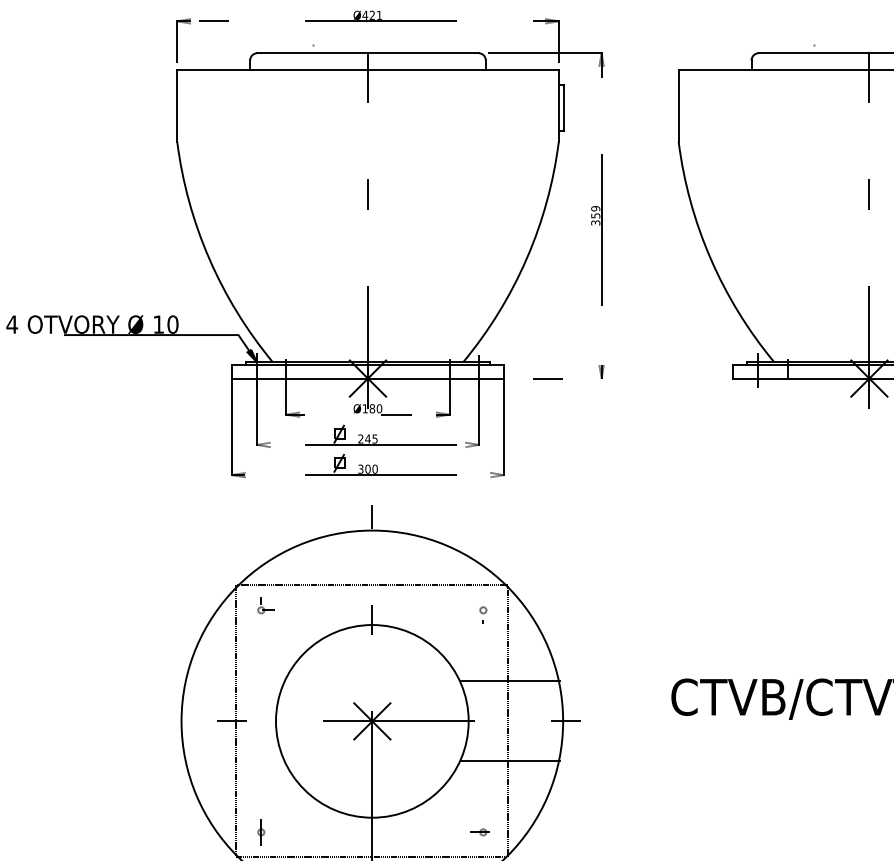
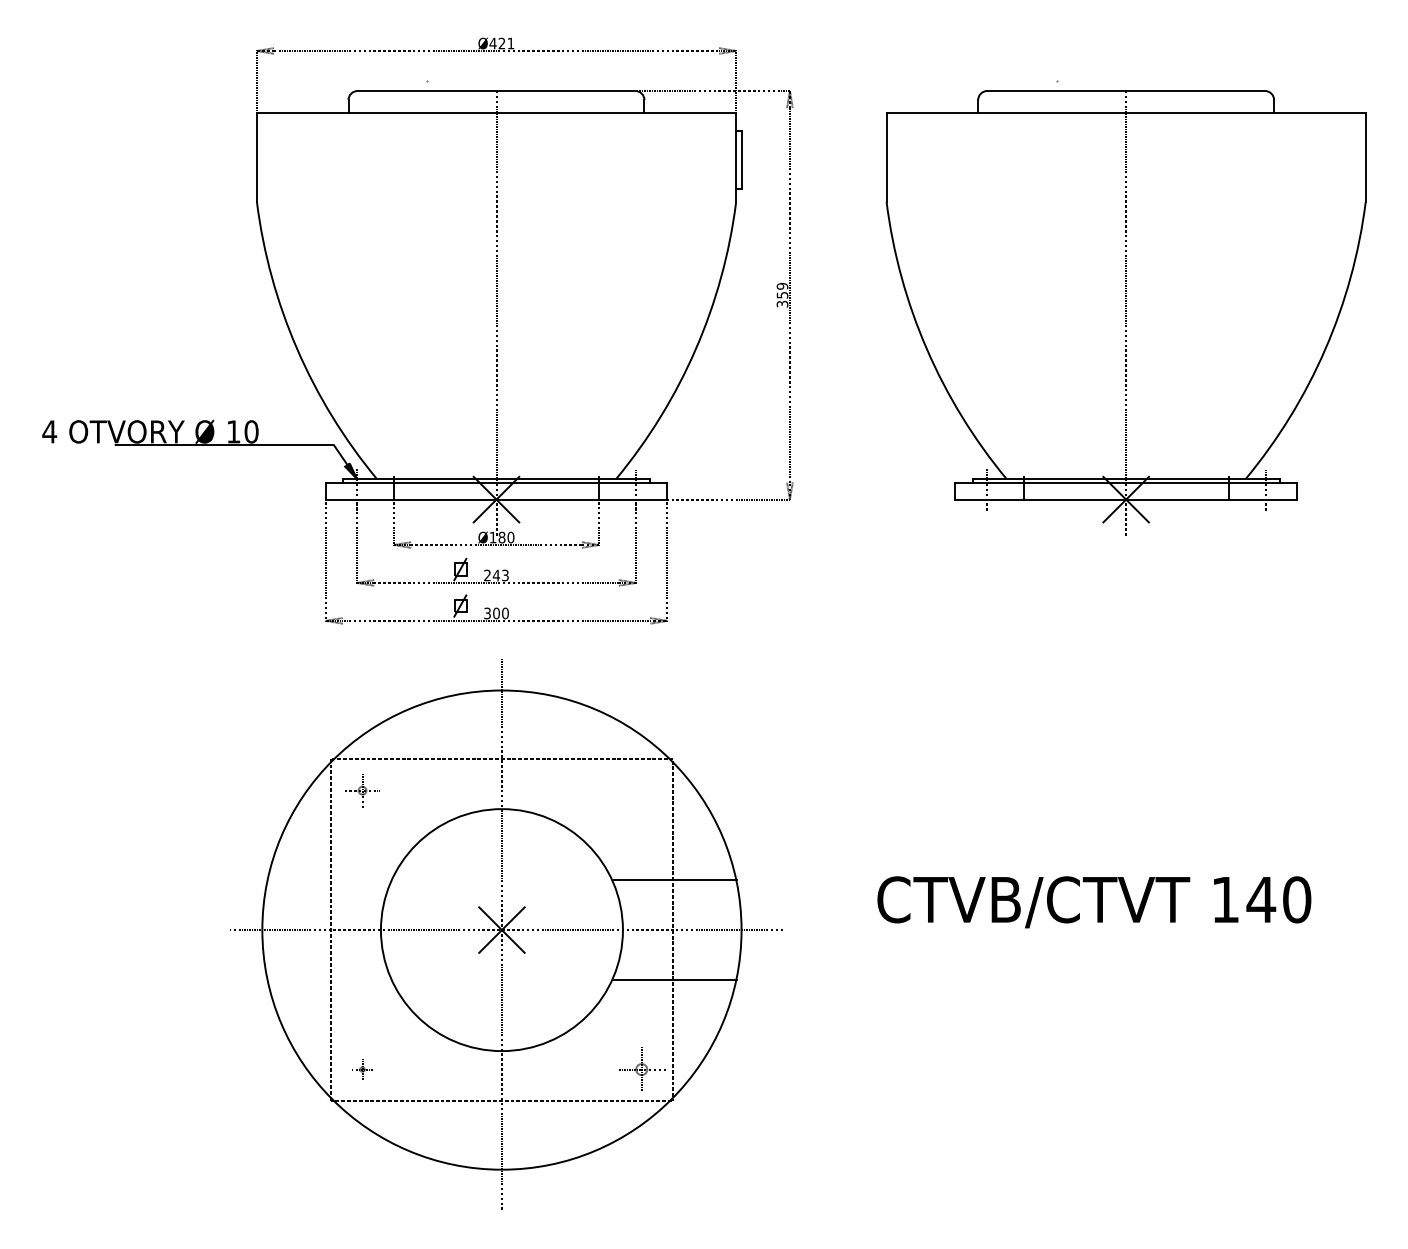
text: (375, 438) -> (505, 574), 245 -> 243
part: (481, 610) -> (639, 791), removed
part: (261, 832) -> (362, 1069), size x0.6
part: (482, 832) -> (640, 1069), size x1.4

